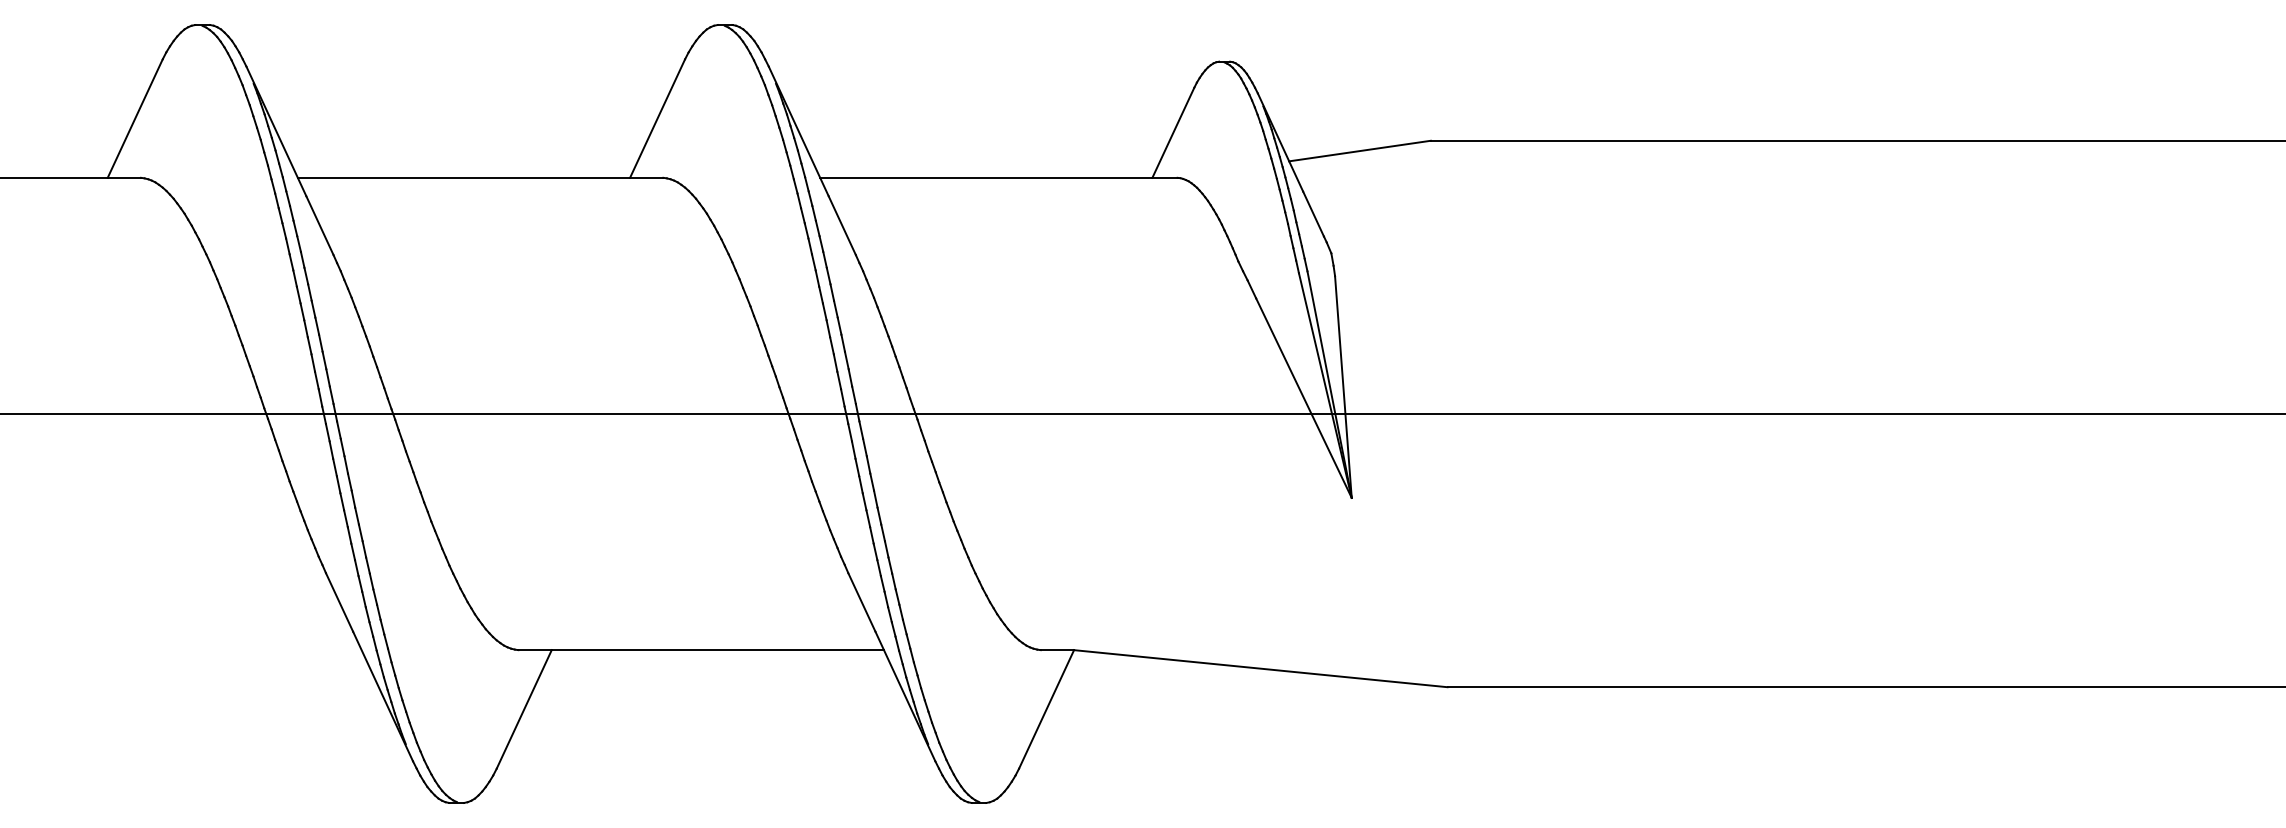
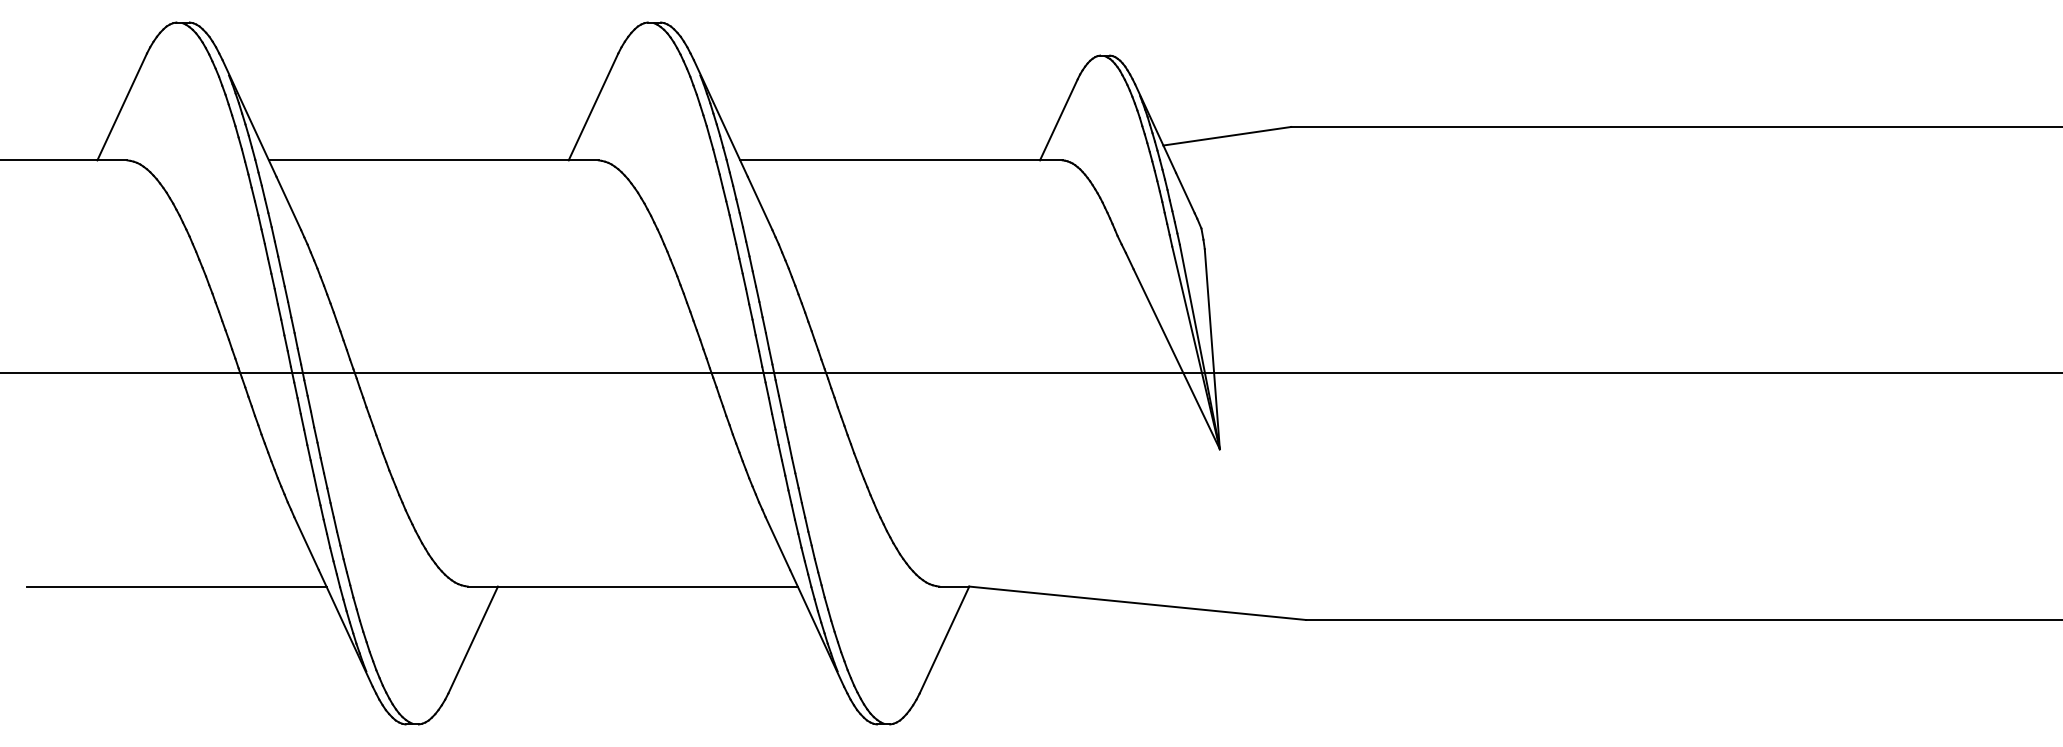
line: (195, 650) -> (176, 586), added

